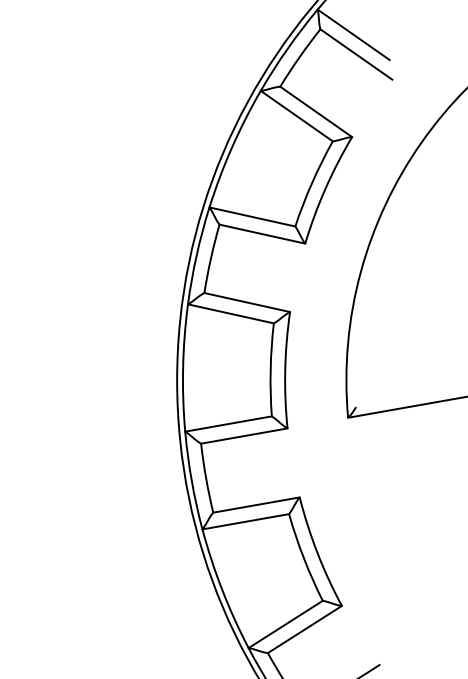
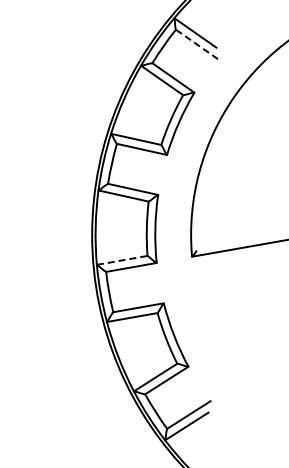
line: (355, 54) -> (196, 44), solid -> dashed
line: (229, 424) -> (122, 260), solid -> dashed

